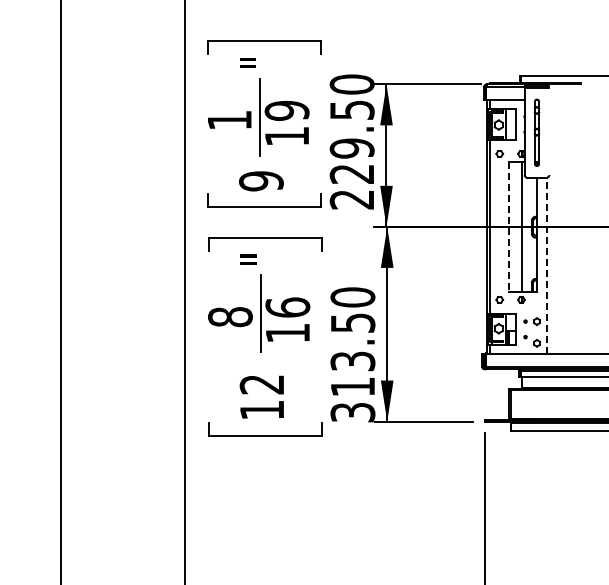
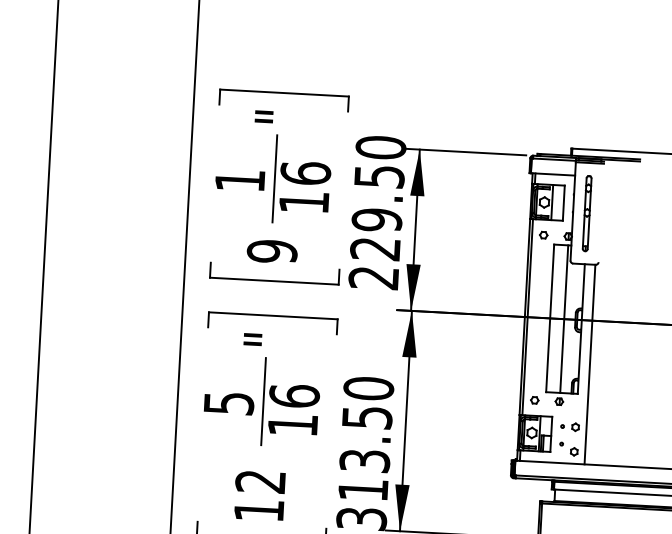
text: (286, 110) -> (305, 173), 19 -> 16
line: (509, 227) -> (550, 319), dashed -> solid
line: (546, 265) -> (589, 364), dashed -> solid
text: (230, 317) -> (228, 403), 8 -> 5

